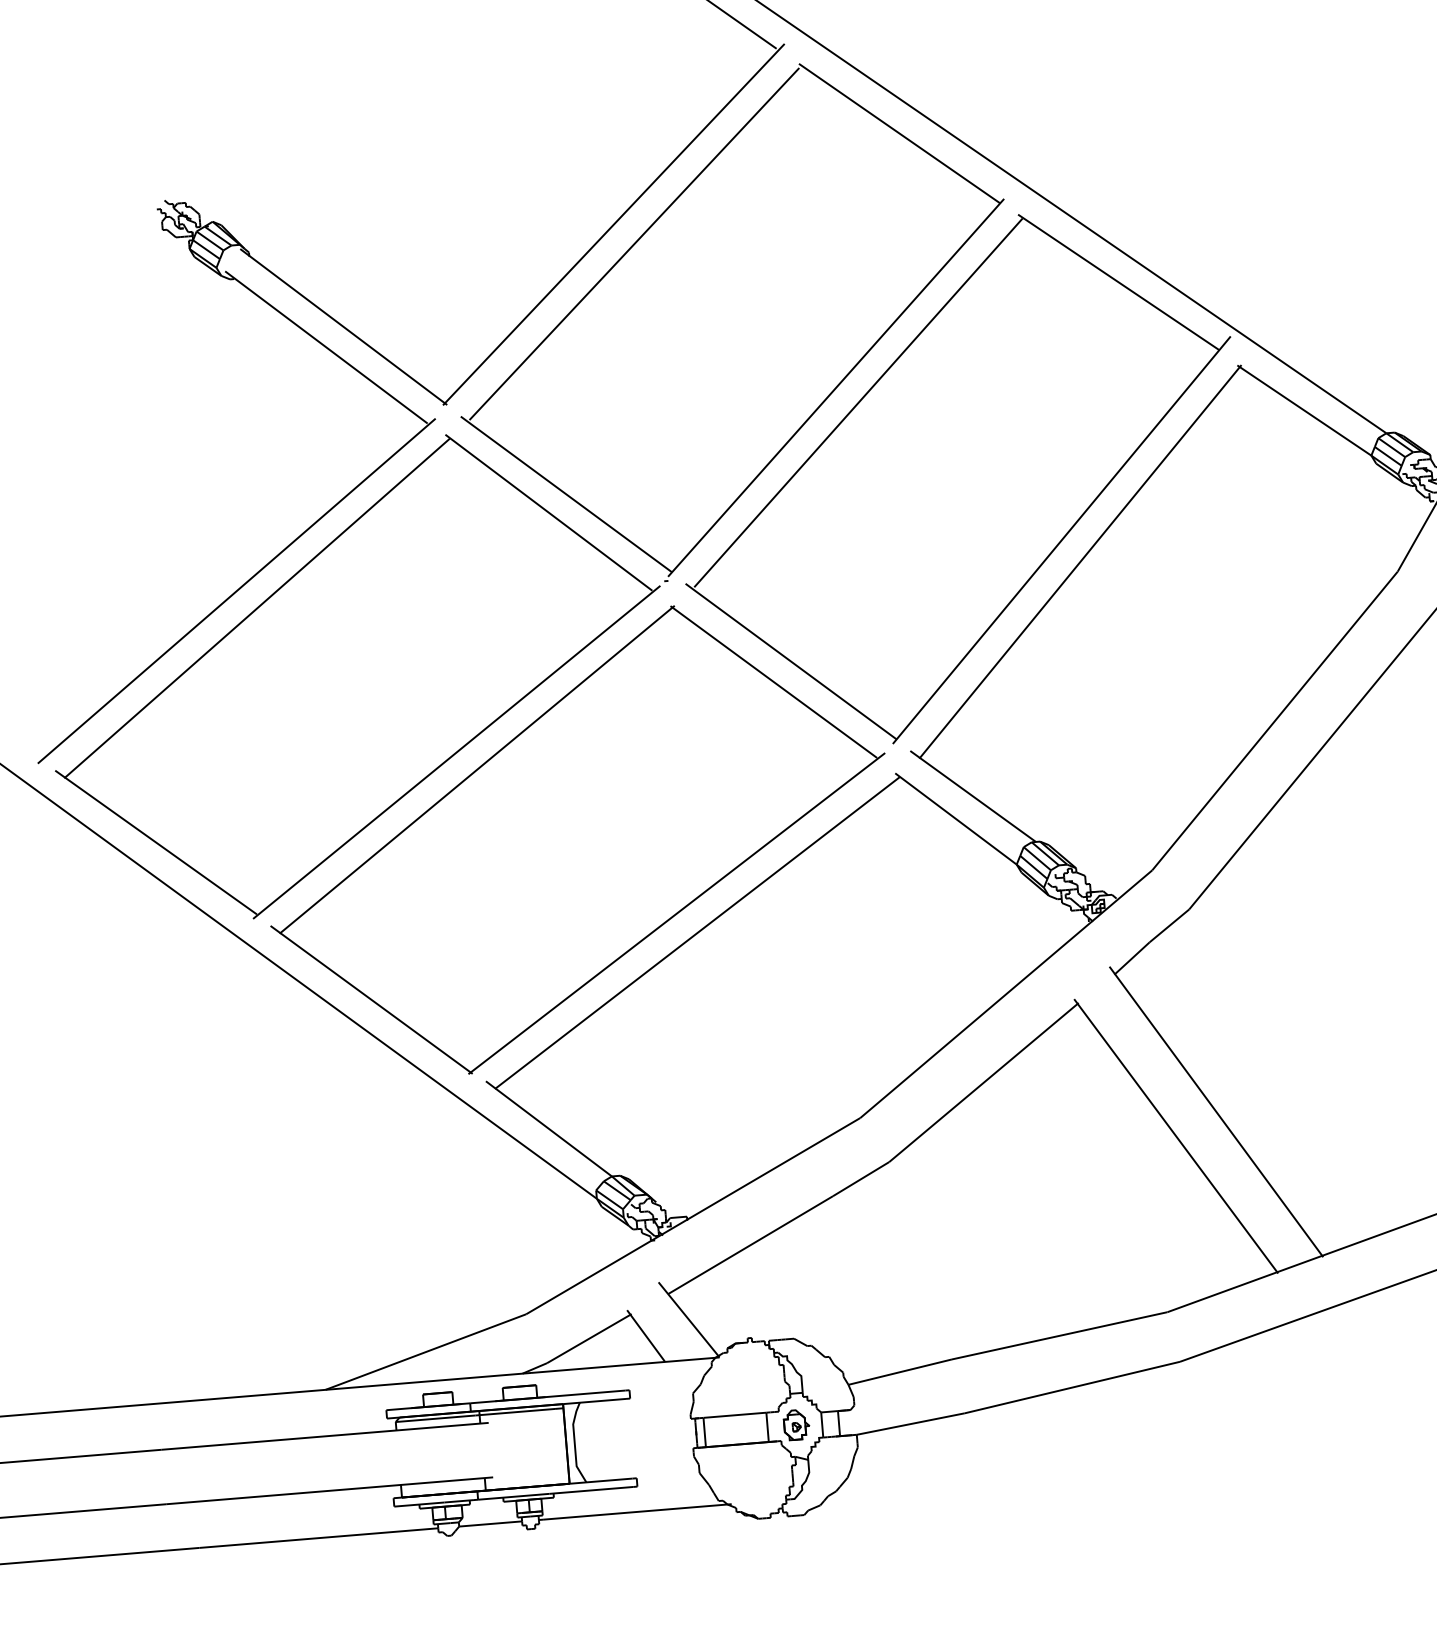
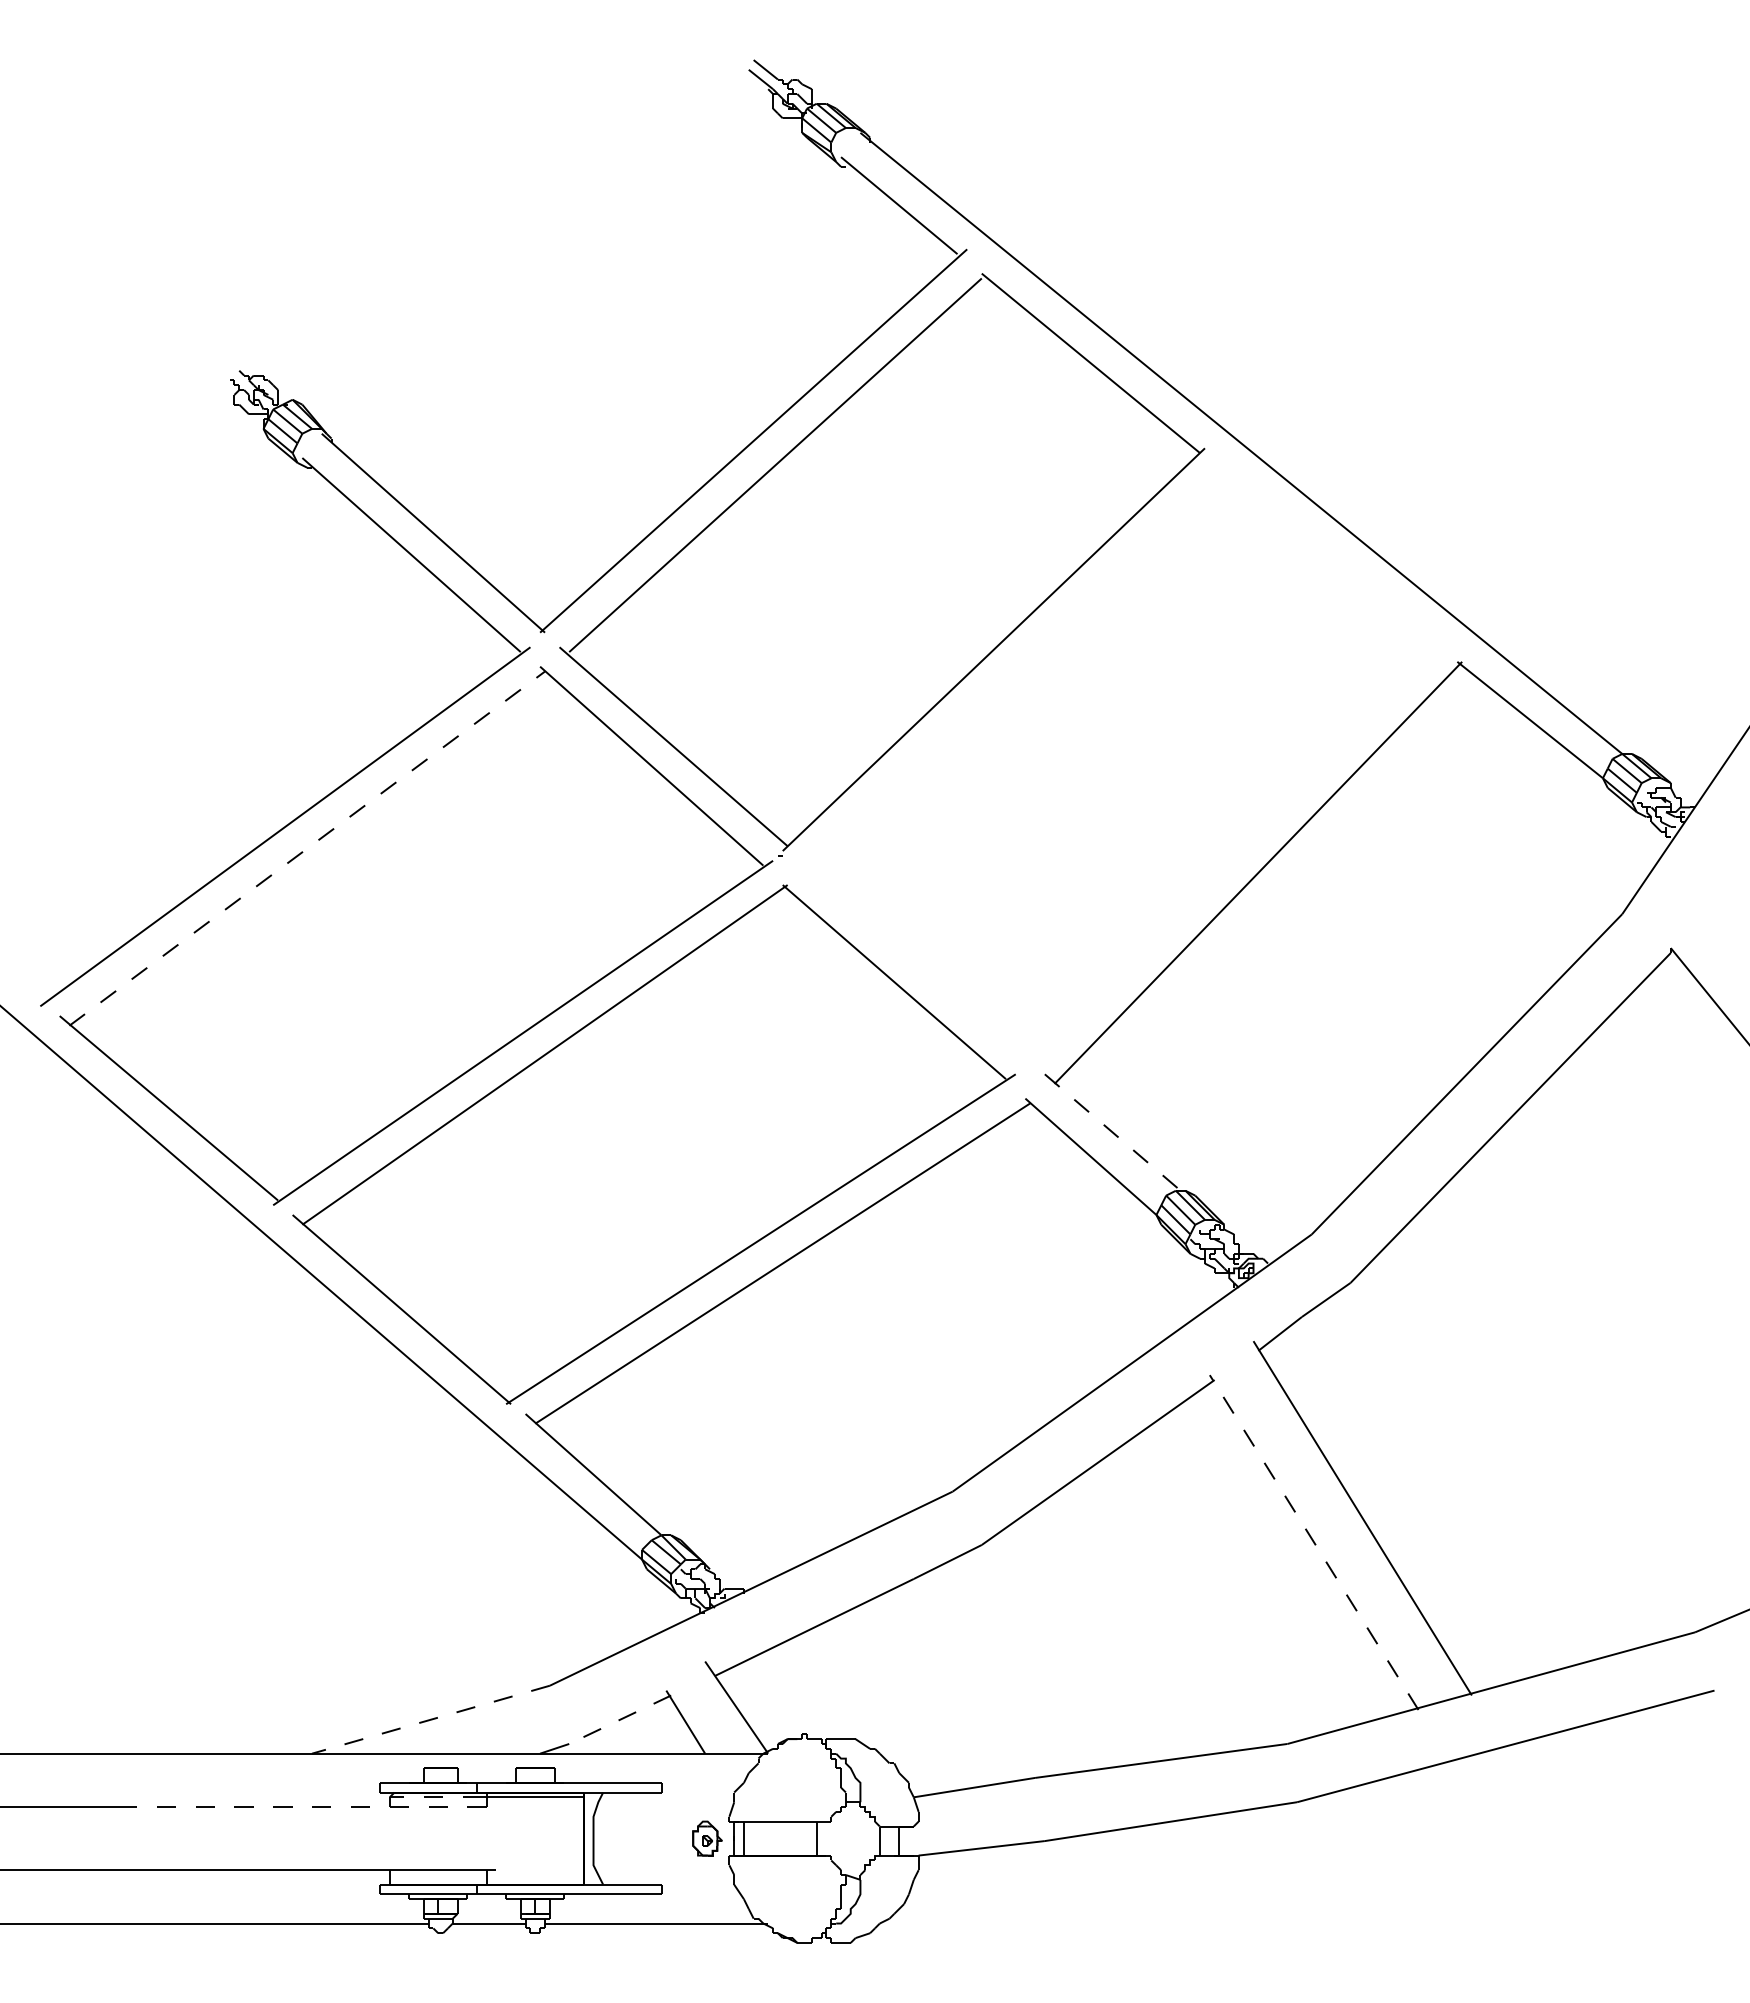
part: (958, 478) -> (1126, 765), removed
line: (257, 608) -> (307, 848), solid -> dashed
line: (973, 796) -> (1113, 1132), solid -> dashed
line: (1175, 1136) -> (1313, 1542), solid -> dashed
line: (588, 1338) -> (619, 1719), solid -> dashed
line: (425, 1351) -> (430, 1719), solid -> dashed
line: (435, 1418) -> (435, 1797), solid -> dashed
part: (796, 1424) -> (707, 1838), moved
line: (325, 1436) -> (307, 1807), solid -> dashed

